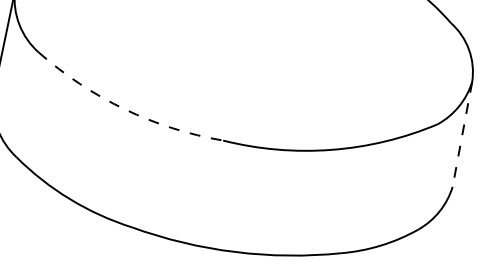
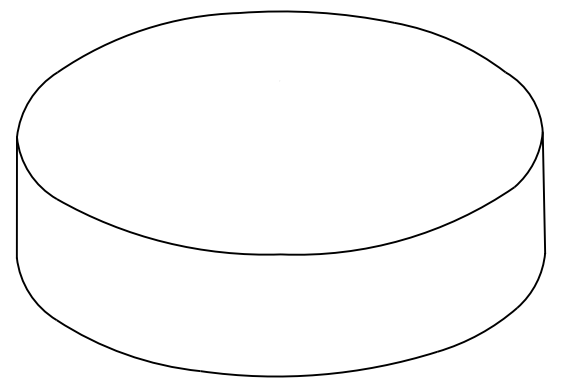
arc: (124, 109) -> (165, 242), dashed -> solid
line: (461, 134) -> (543, 193), dashed -> solid

